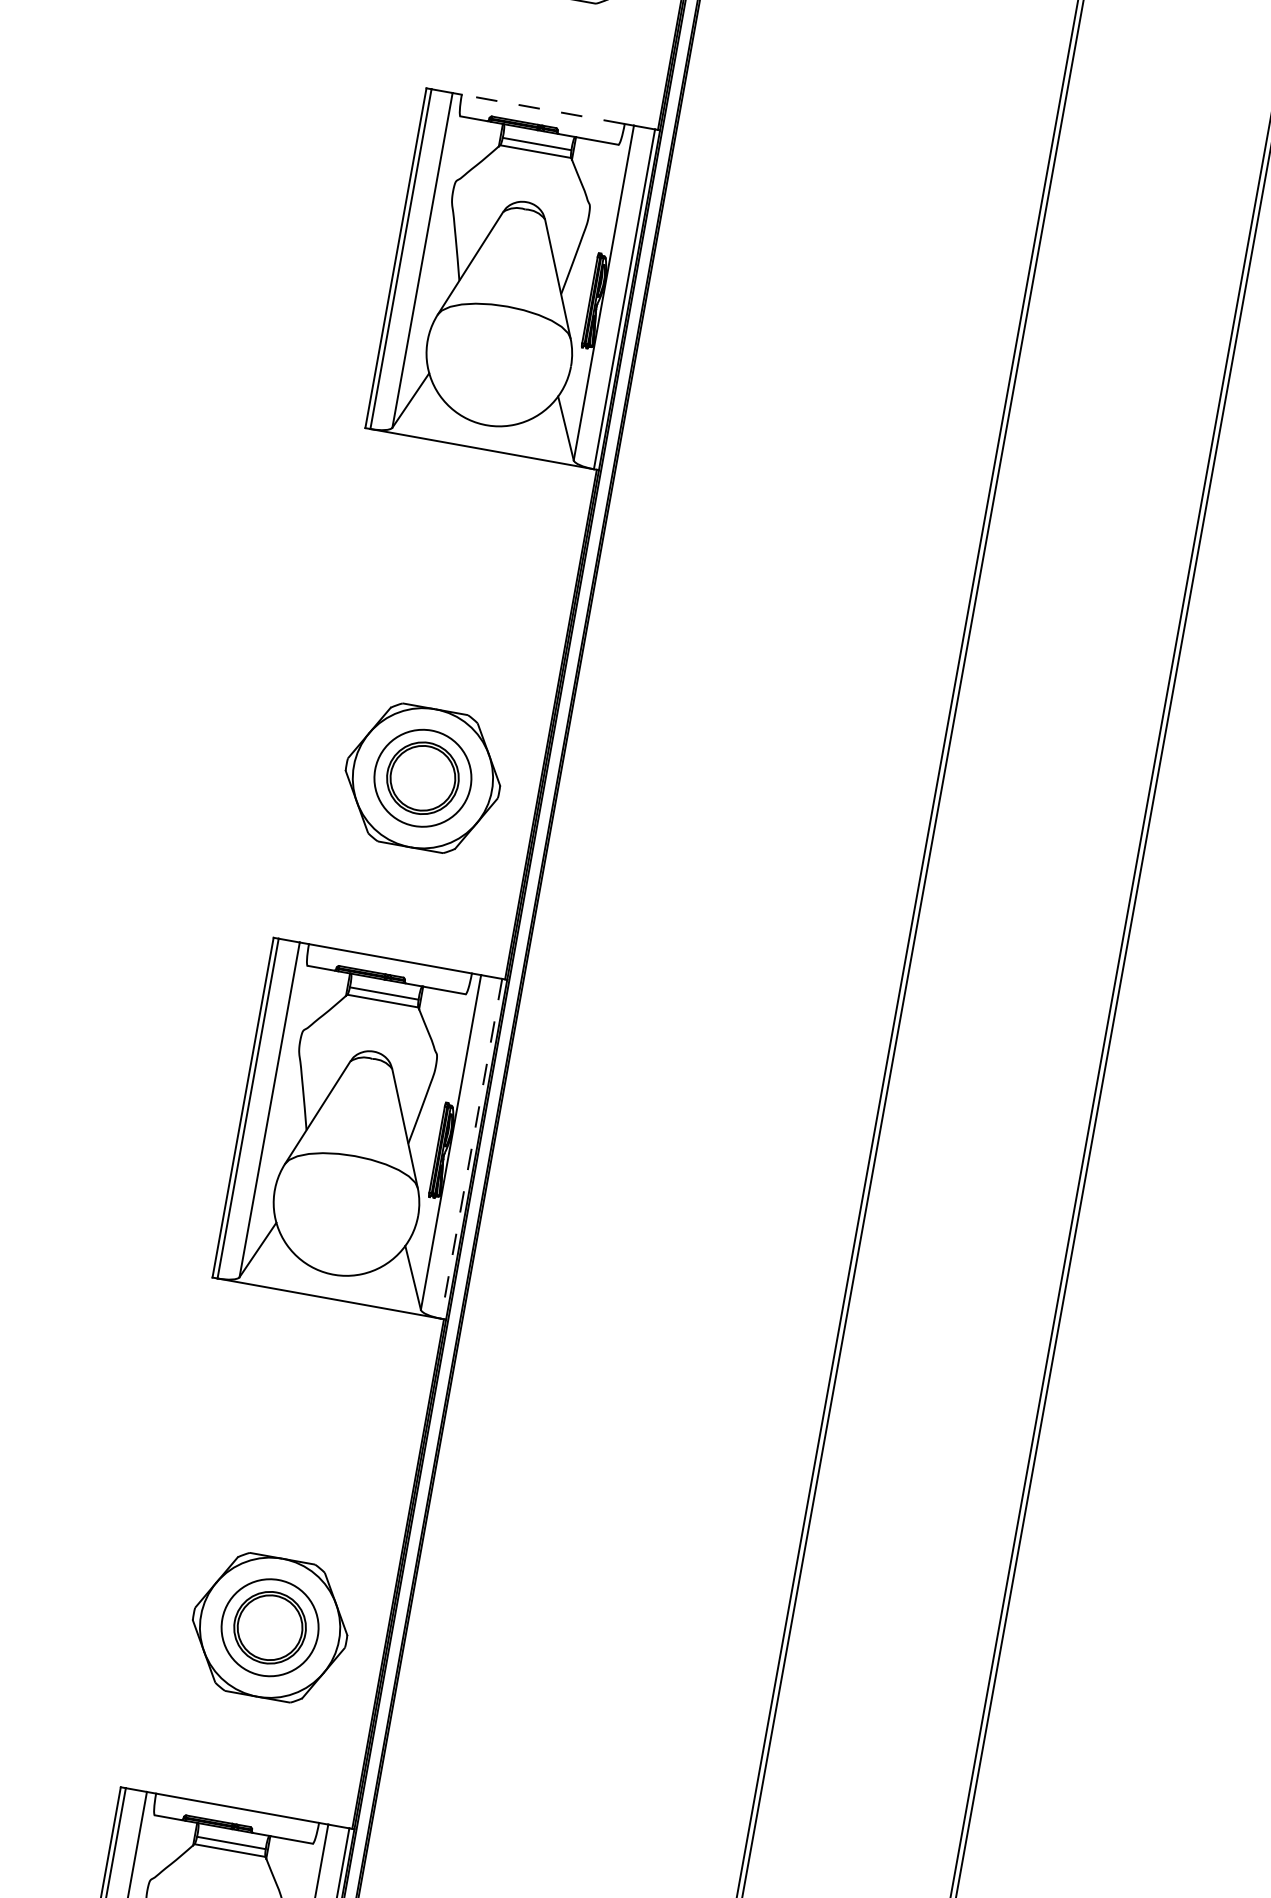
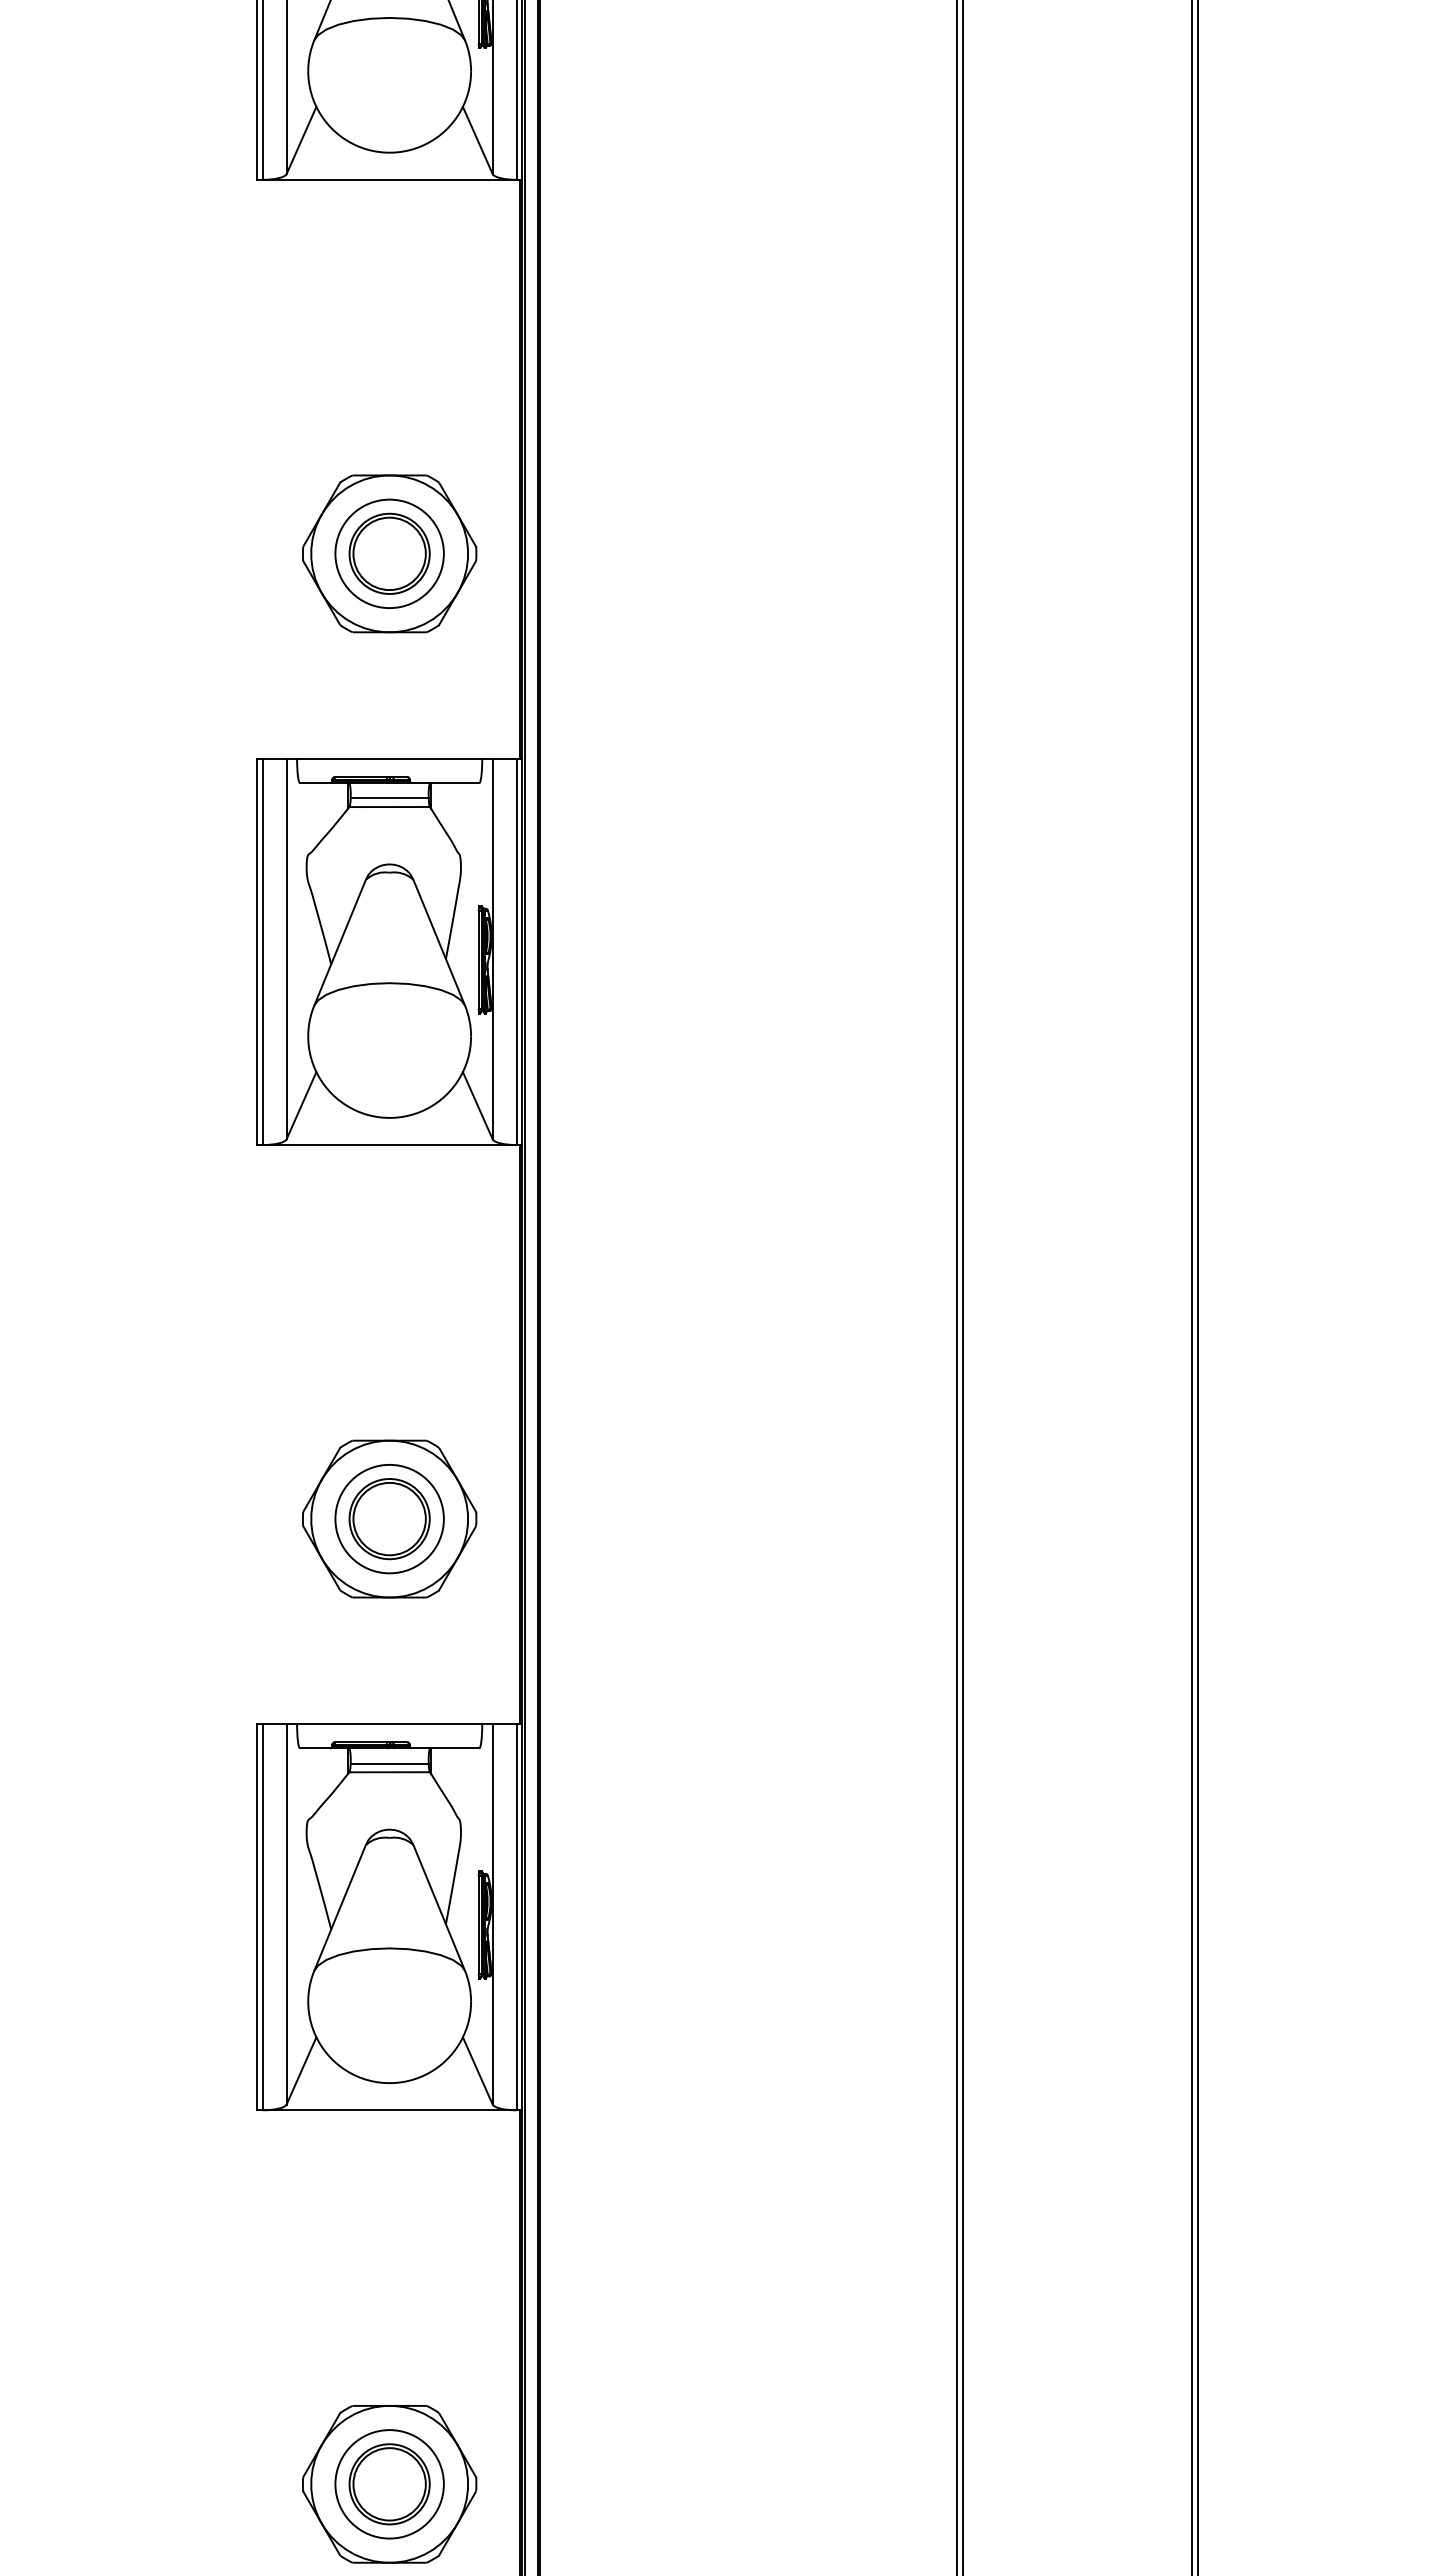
line: (543, 108) -> (389, 758), dashed -> solid
line: (471, 1148) -> (516, 1917), dashed -> solid

